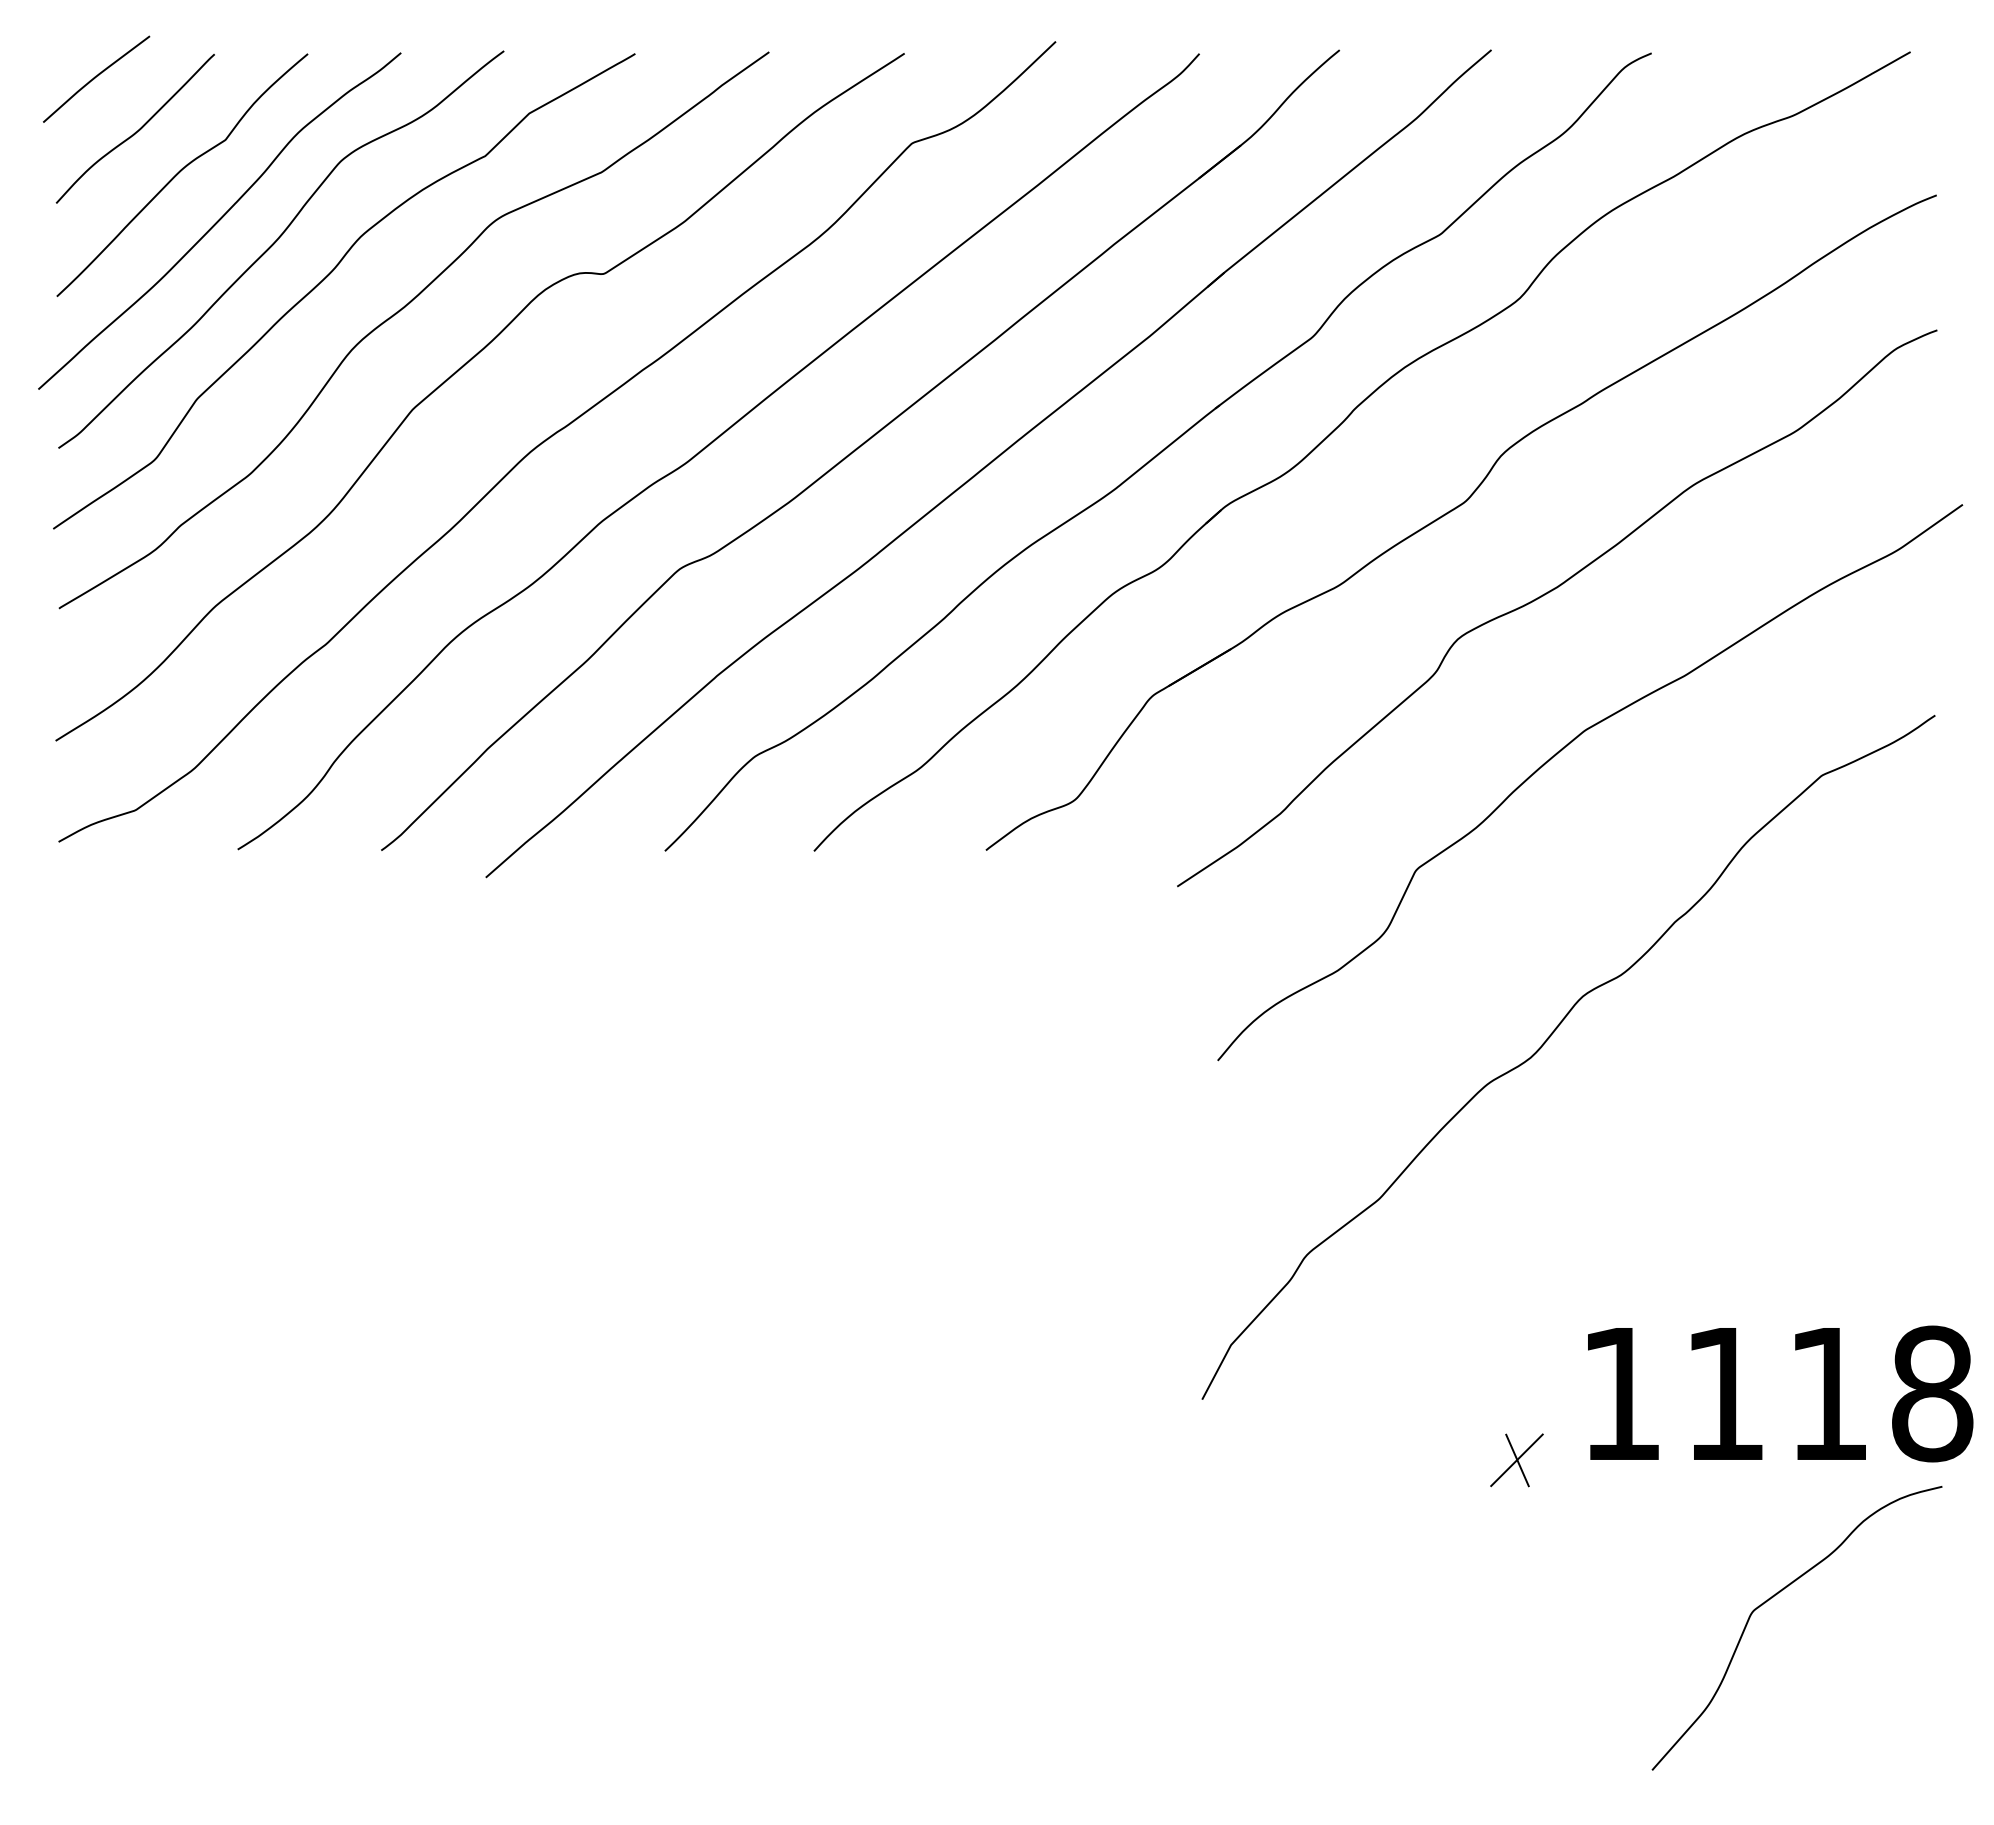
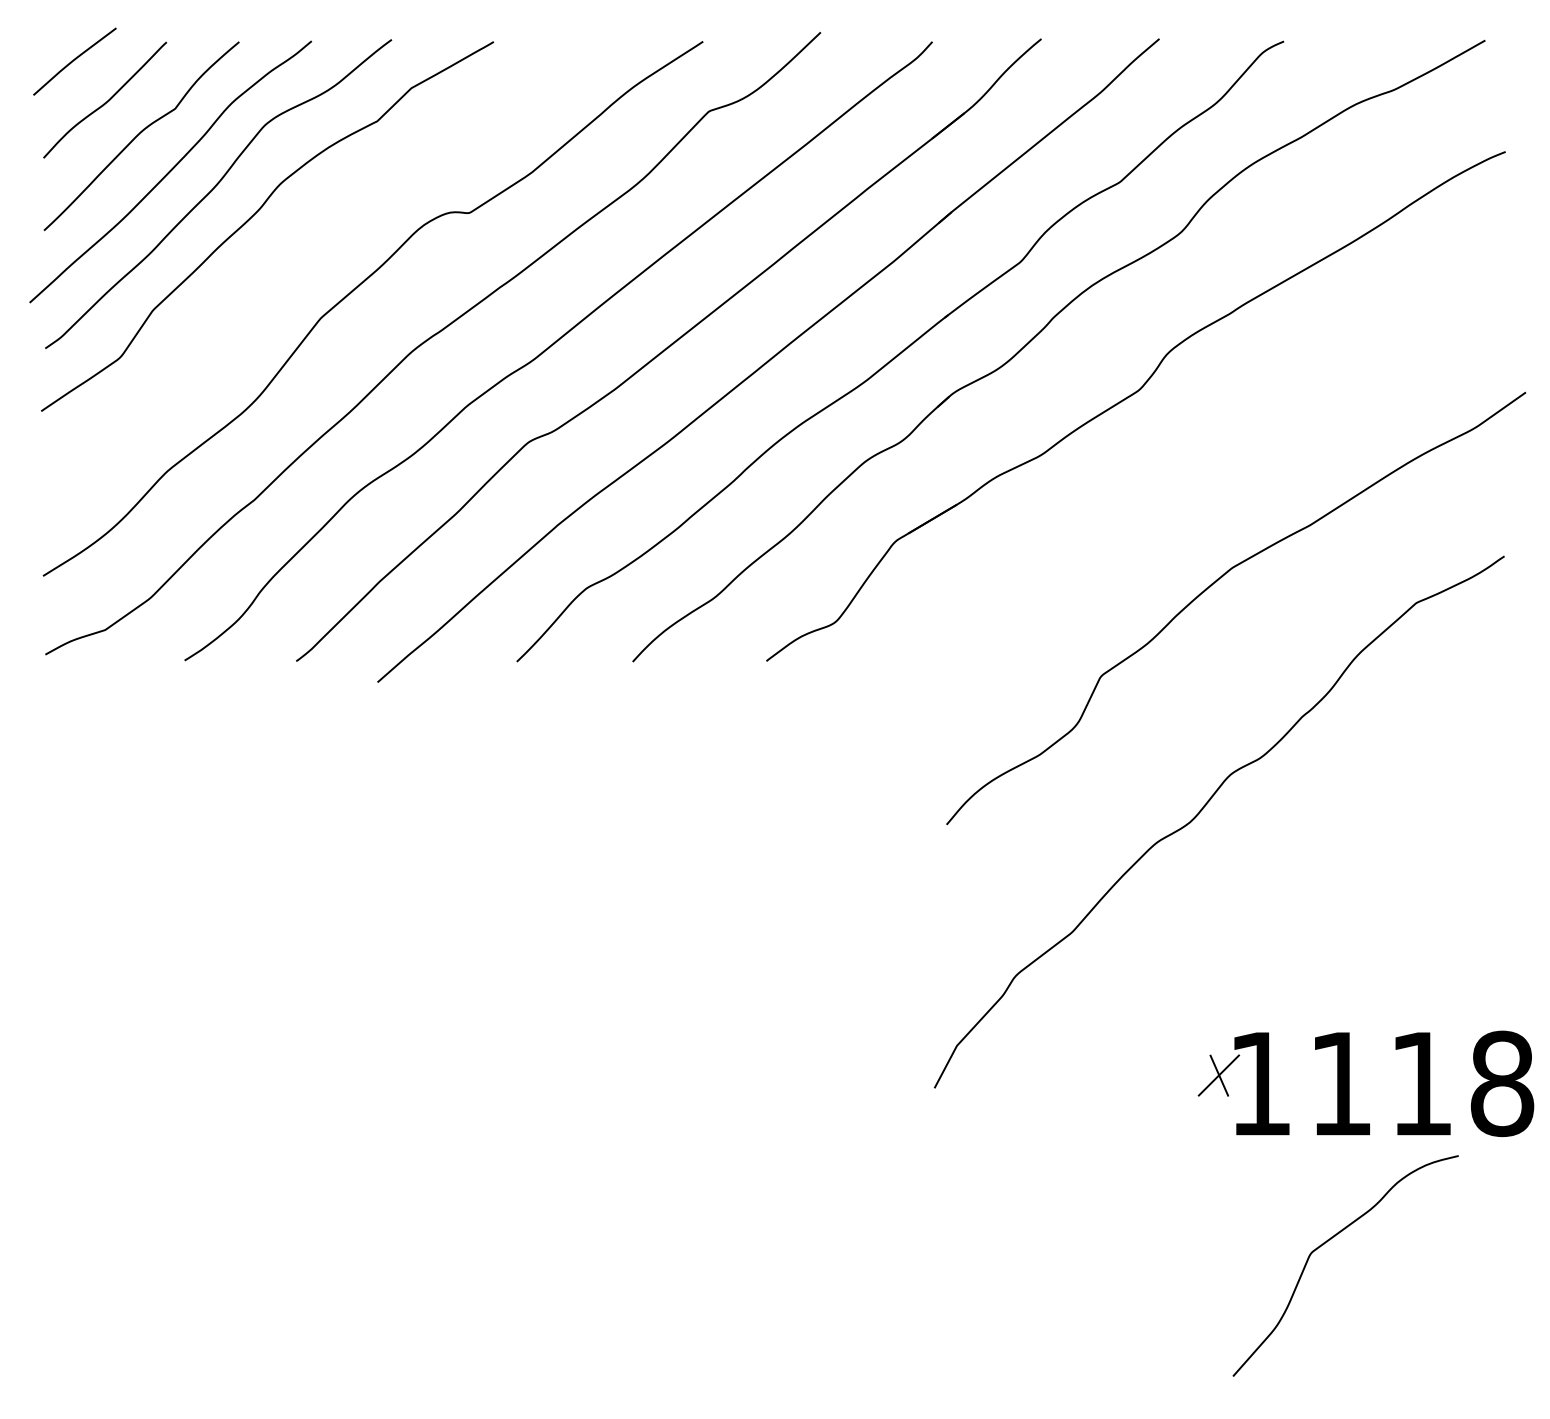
curve: (399, 312) -> (310, 243), removed
curve: (1550, 592) -> (1205, 460), removed
part: (1516, 1460) -> (1218, 1075), moved
curve: (1772, 1598) -> (1326, 1242), moved

